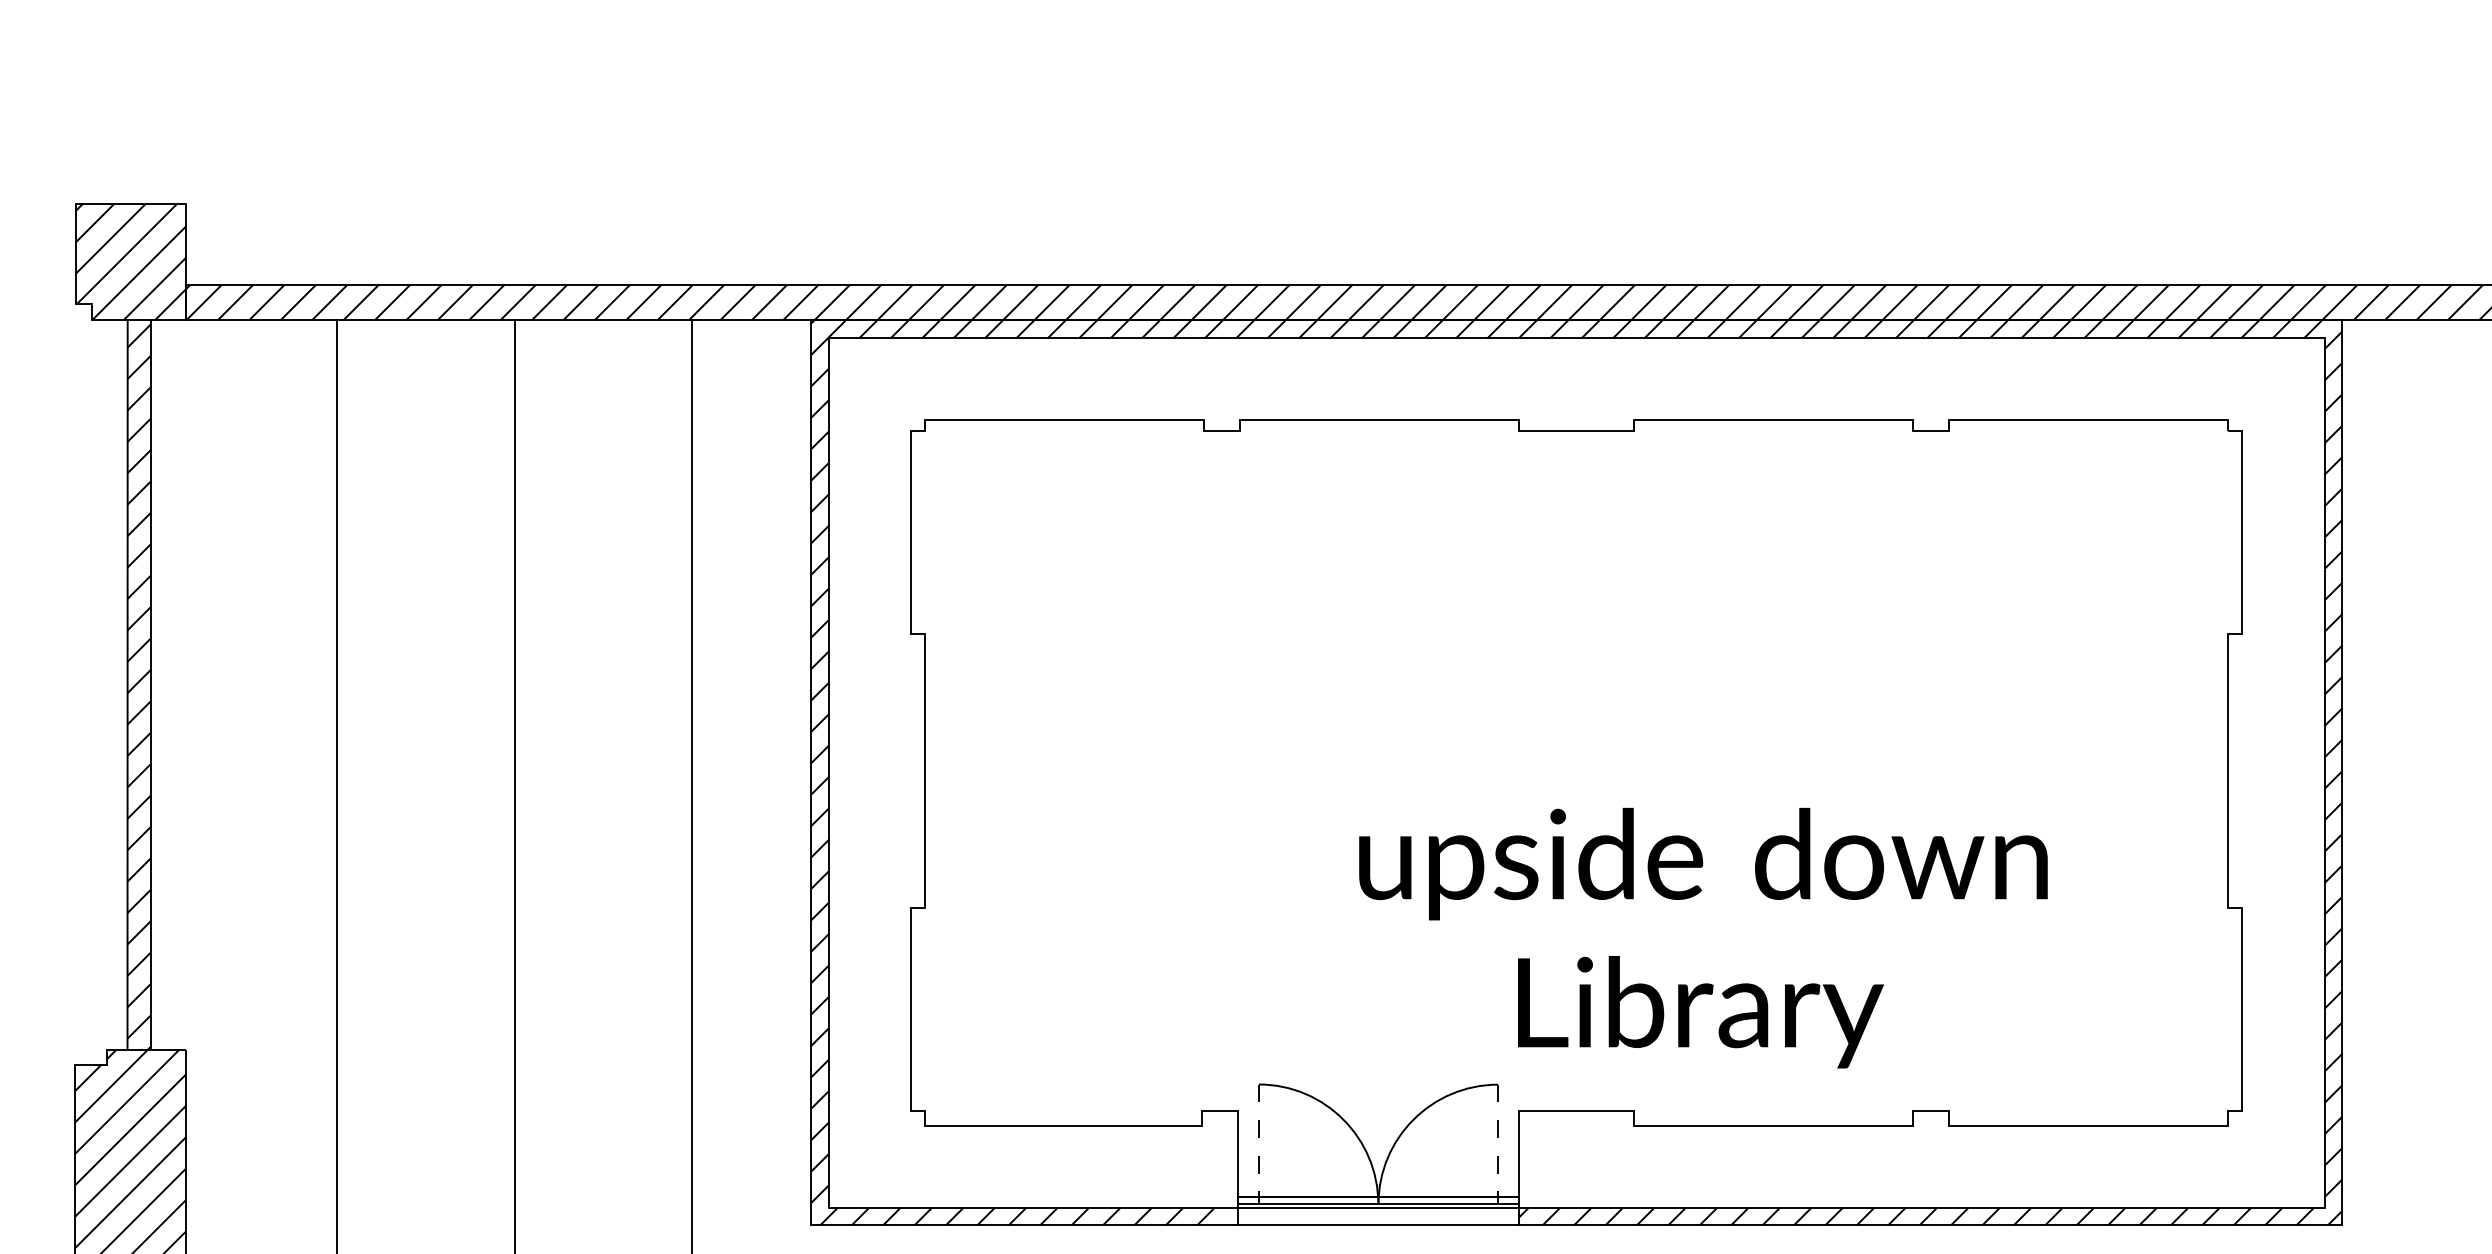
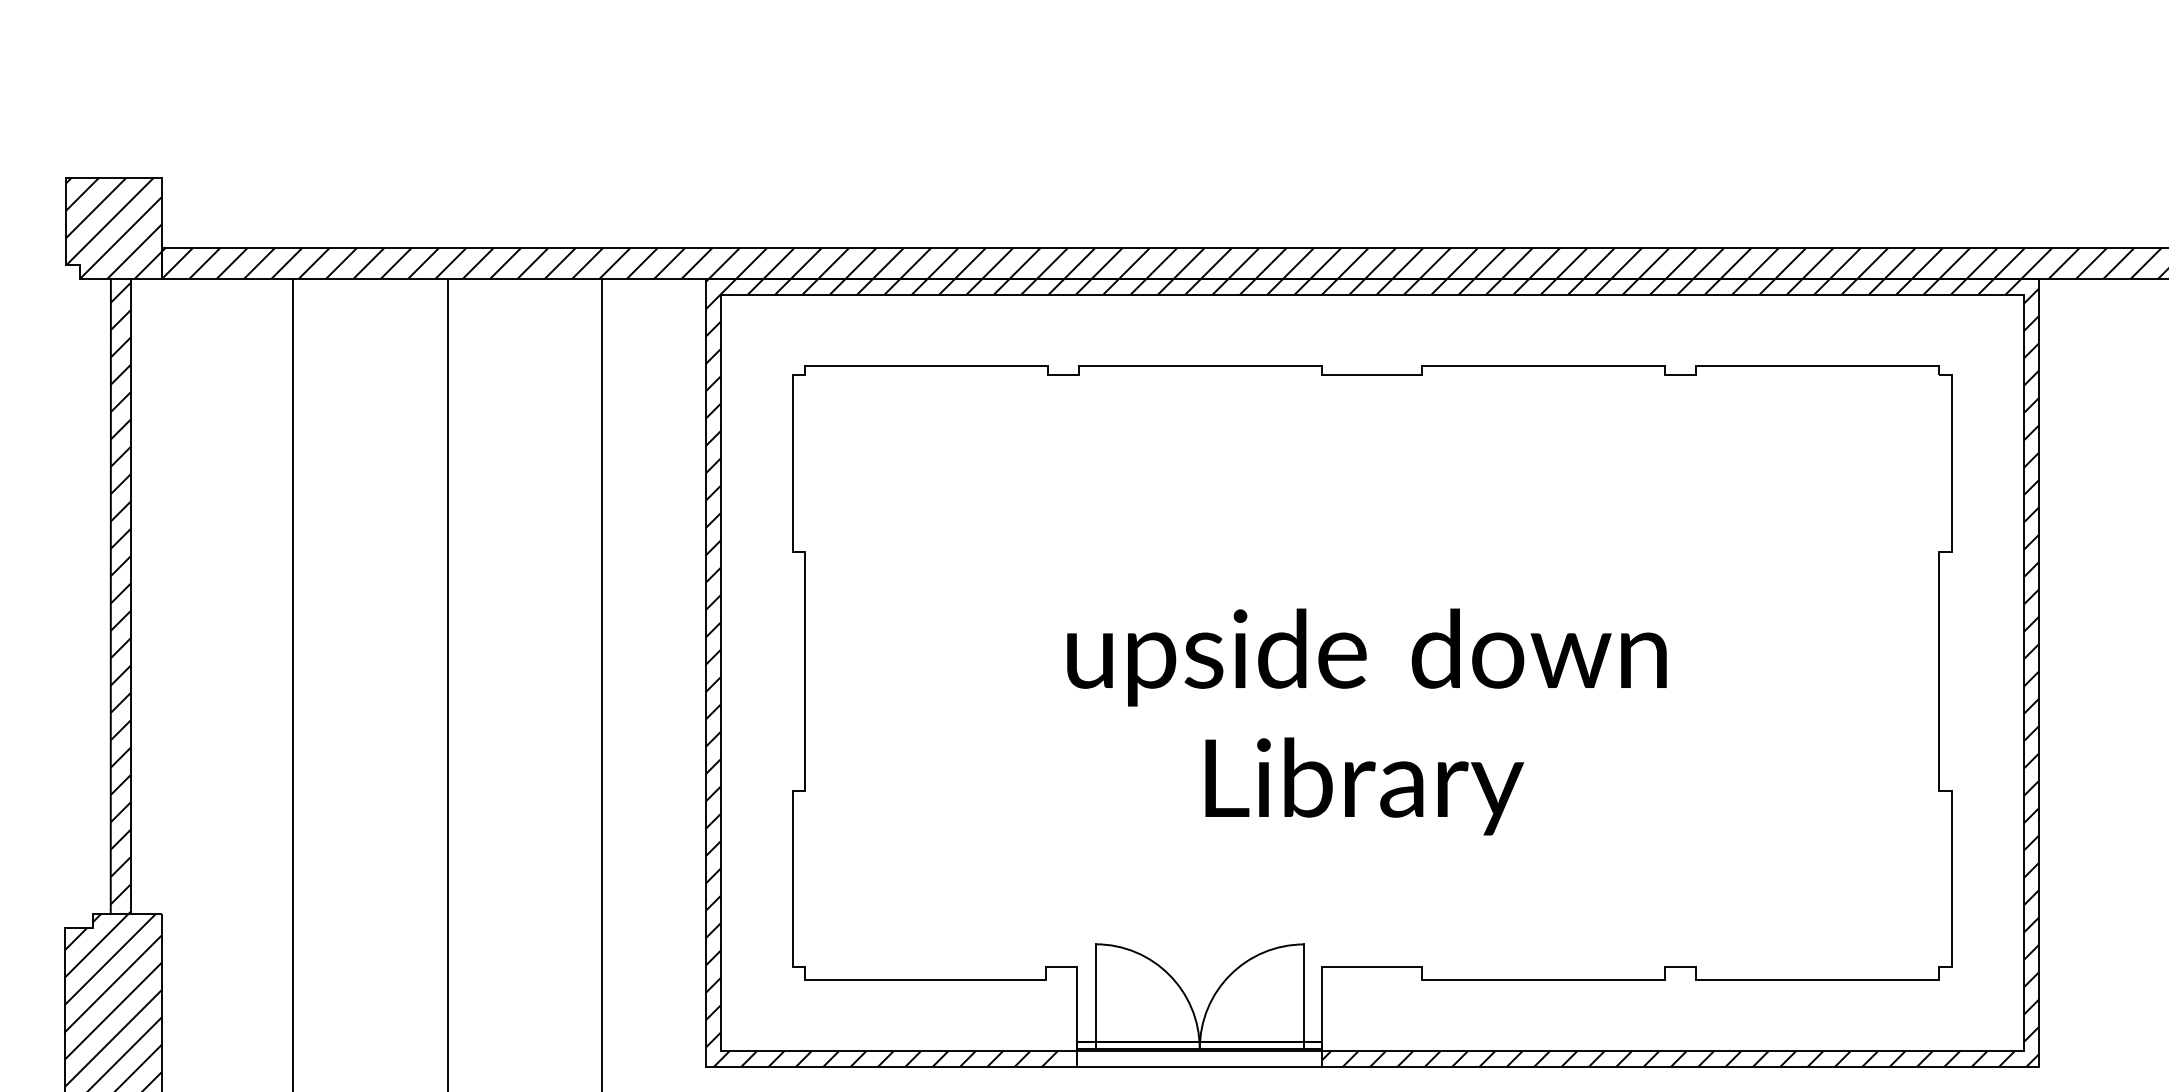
text: (1703, 937) -> (1367, 721), moved
line: (1258, 1144) -> (1095, 996), dashed -> solid
line: (1498, 1144) -> (1304, 996), dashed -> solid

